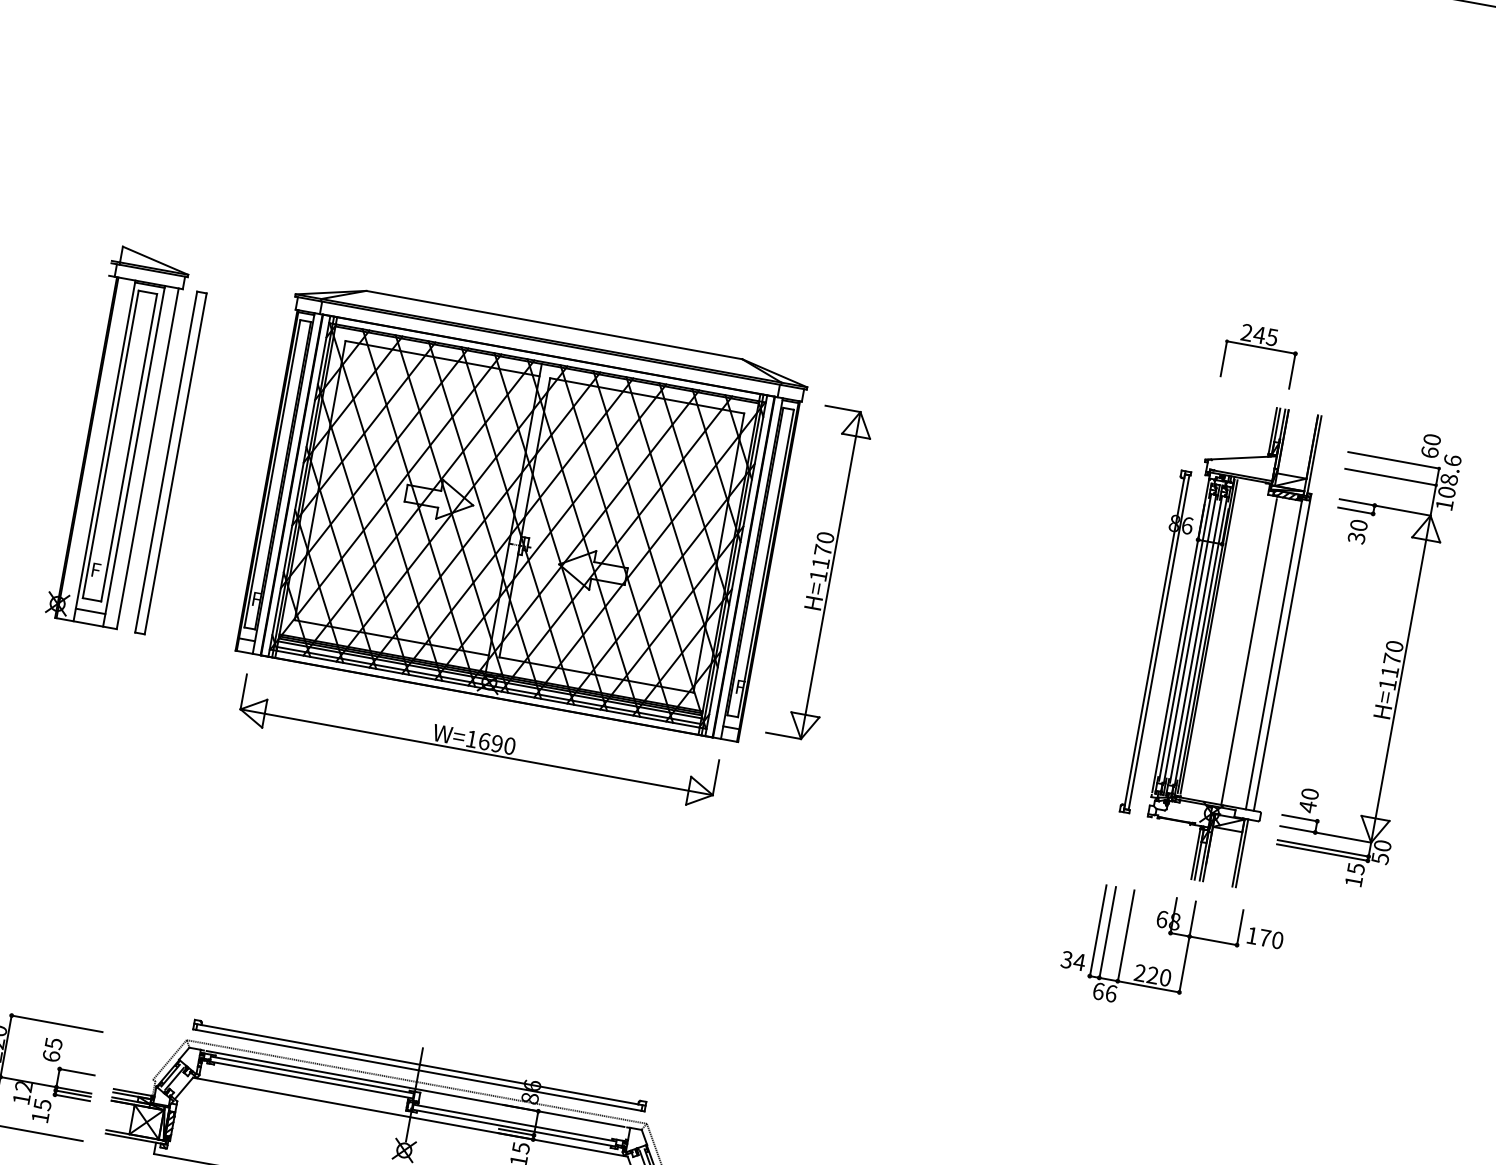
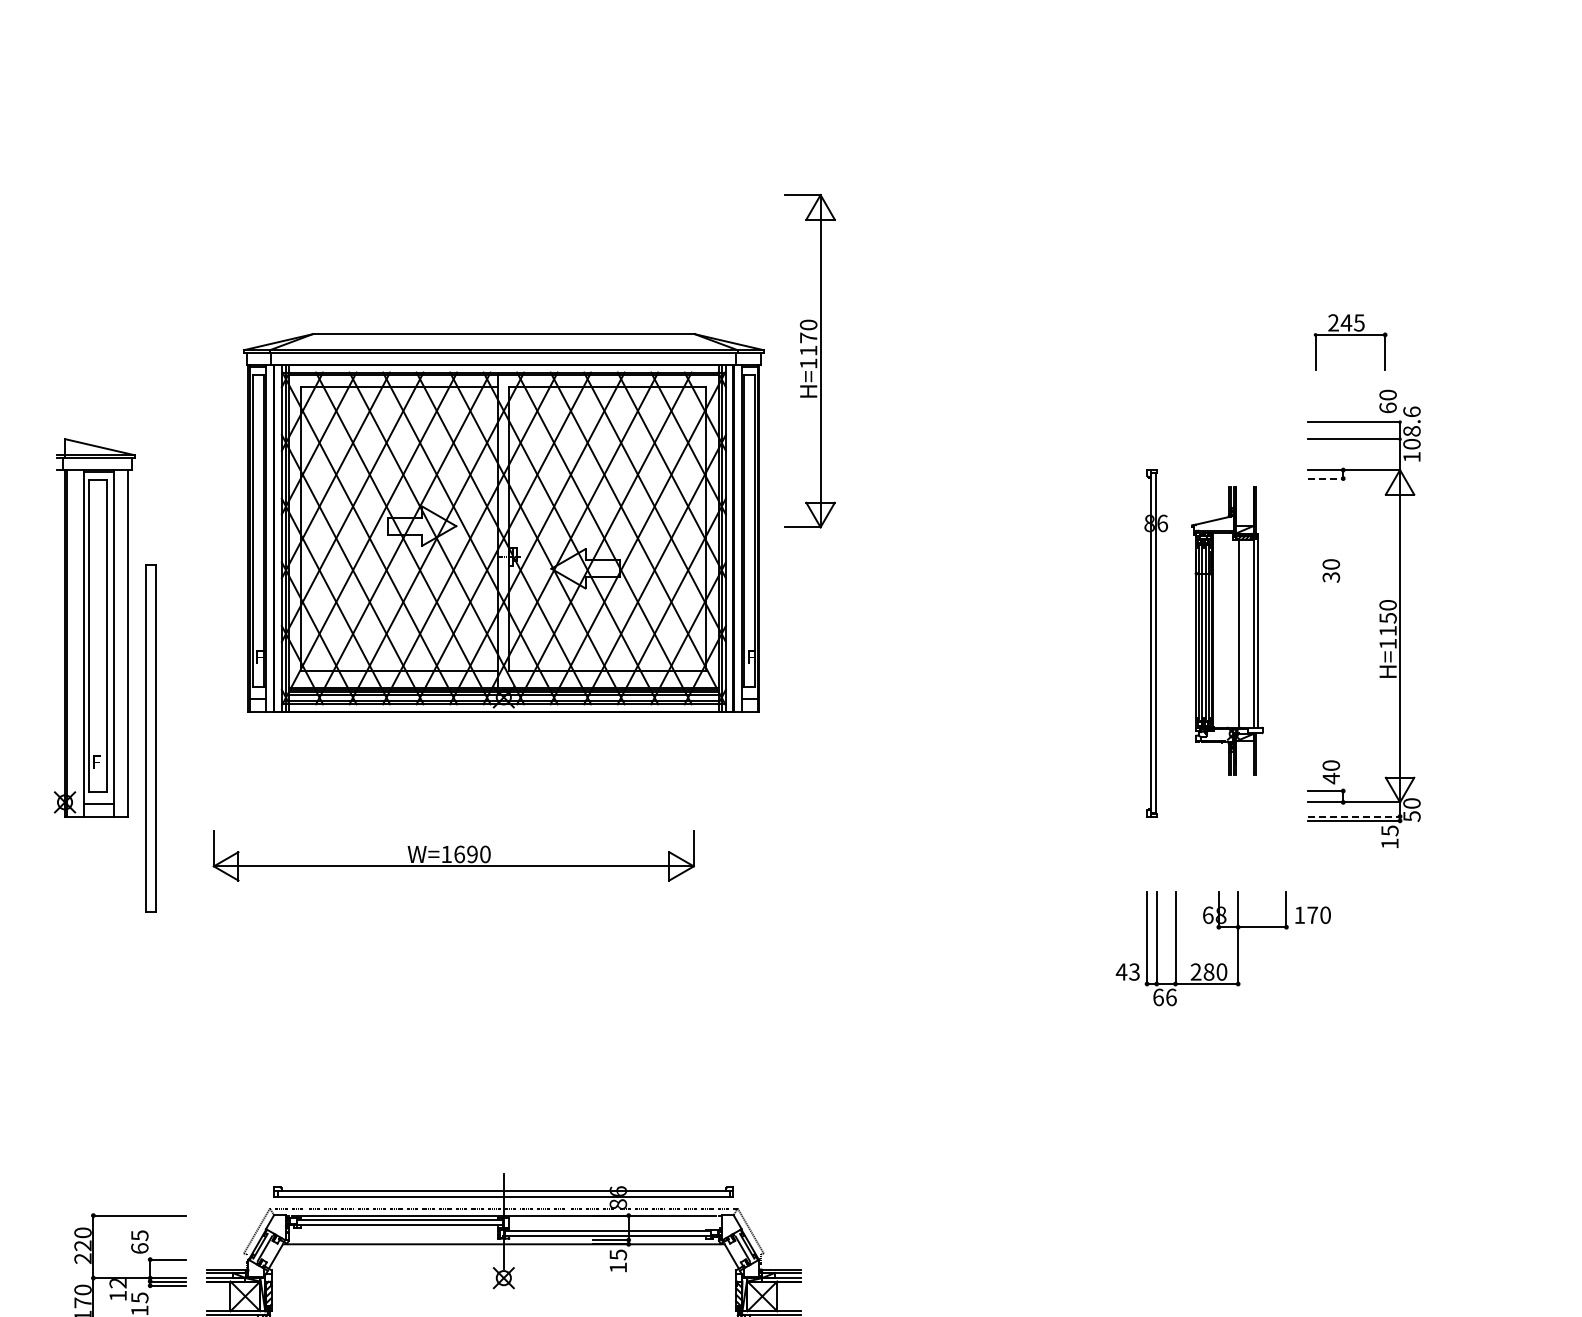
part: (1261, 348) -> (1350, 335), moved
part: (170, 462) -> (150, 738), moved
part: (520, 510) -> (503, 522), moved
line: (1355, 510) -> (1325, 478), solid -> dashed
text: (1358, 531) -> (1331, 570), moved
part: (819, 572) -> (809, 360), moved
part: (1232, 642) -> (1227, 630), size x0.6
text: (1391, 658) -> (1387, 617), H=1170 -> H=1150
part: (478, 741) -> (453, 855), moved
line: (1323, 848) -> (1354, 816), solid -> dashed
text: (1072, 960) -> (1127, 971), 34 -> 43
text: (1152, 974) -> (1208, 971), 220 -> 280

